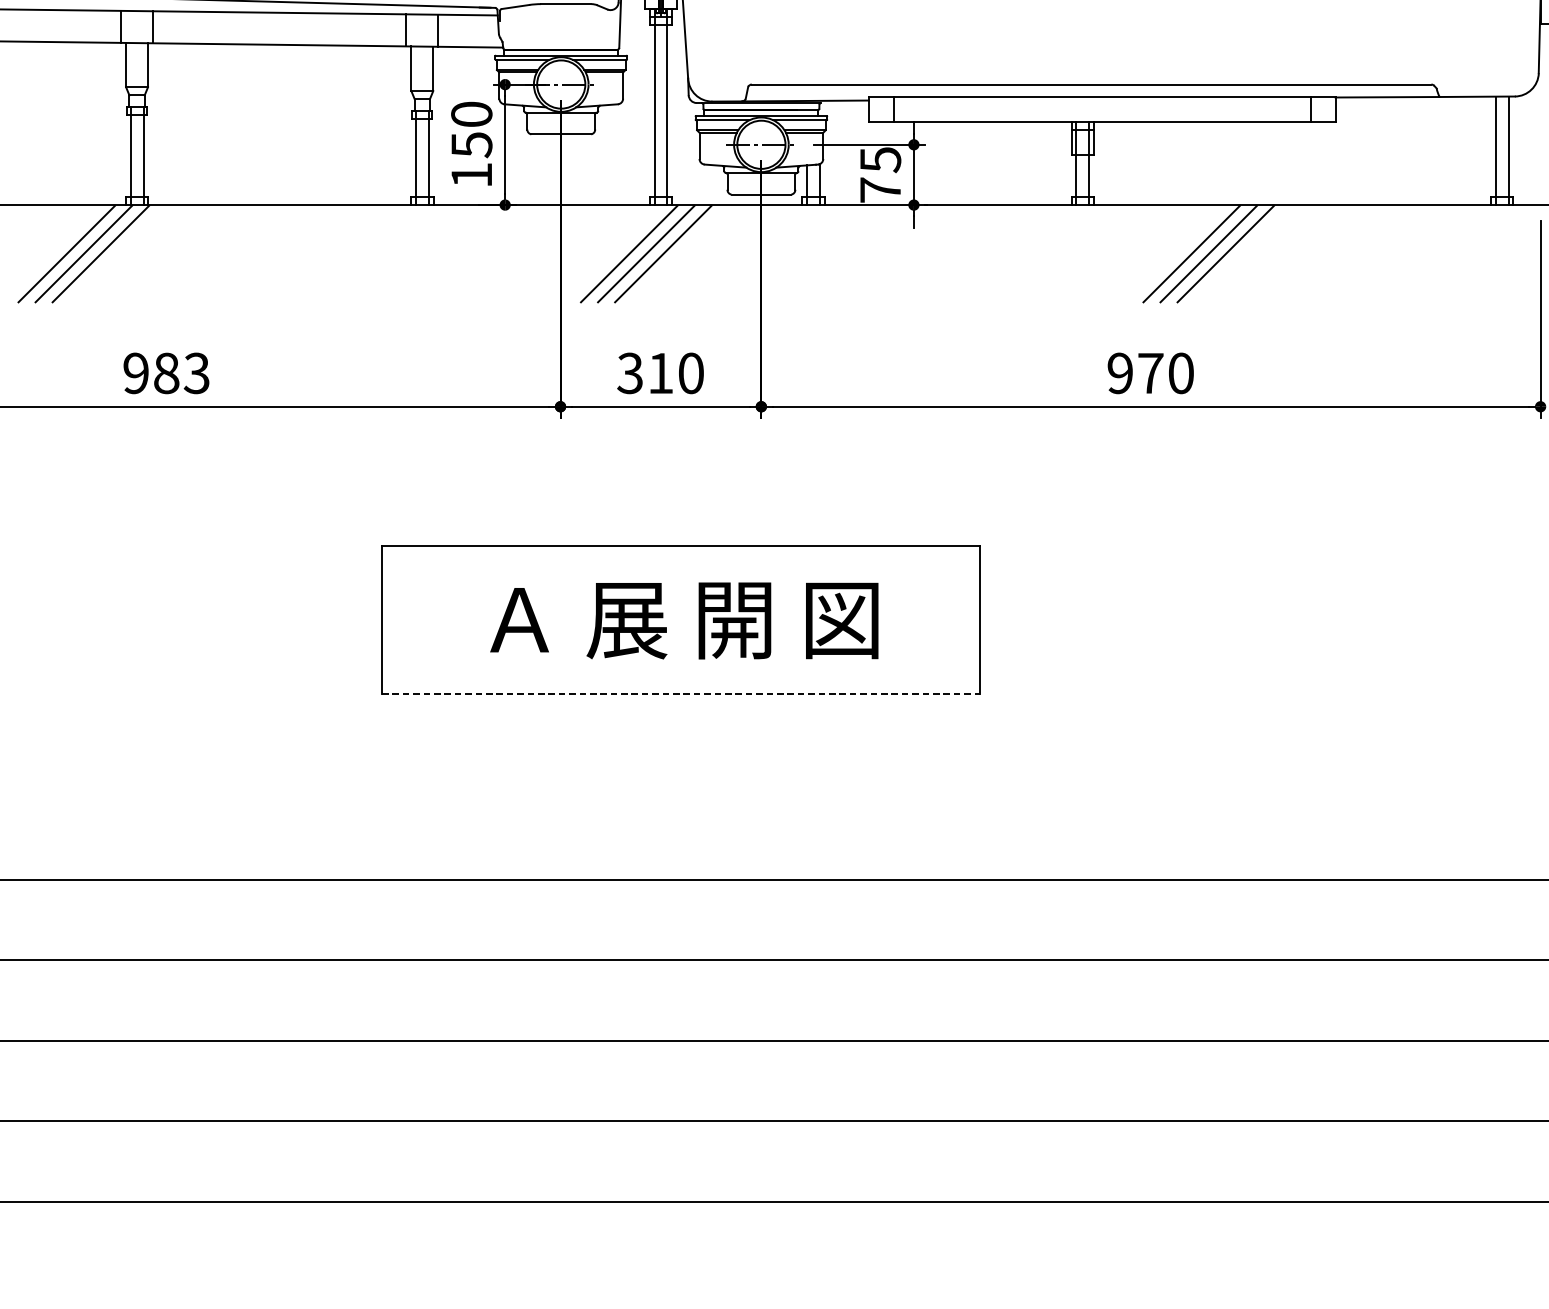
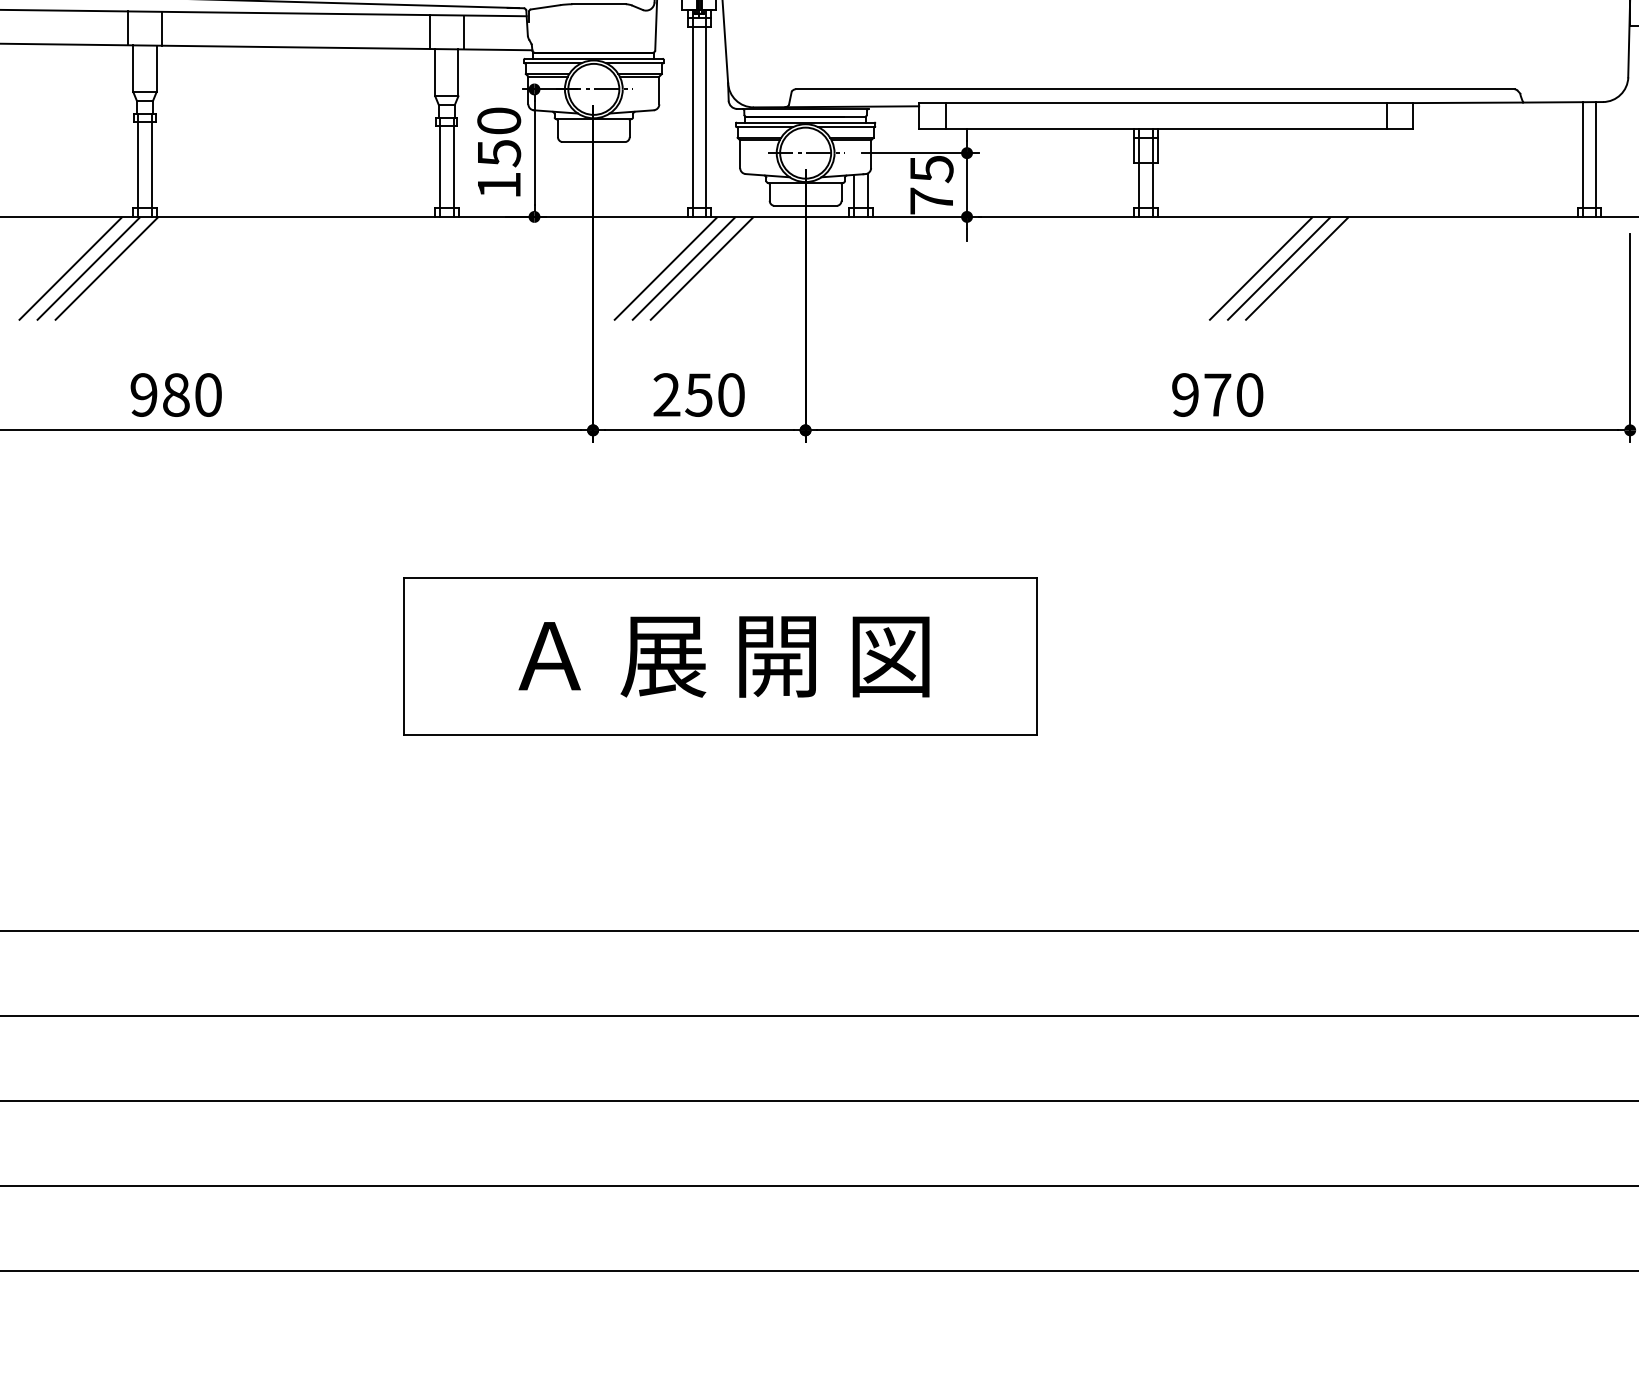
text: (196, 372) -> (207, 394), 983 -> 980
text: (645, 372) -> (682, 394), 310 -> 250
line: (680, 694) -> (720, 734), dashed -> solid

